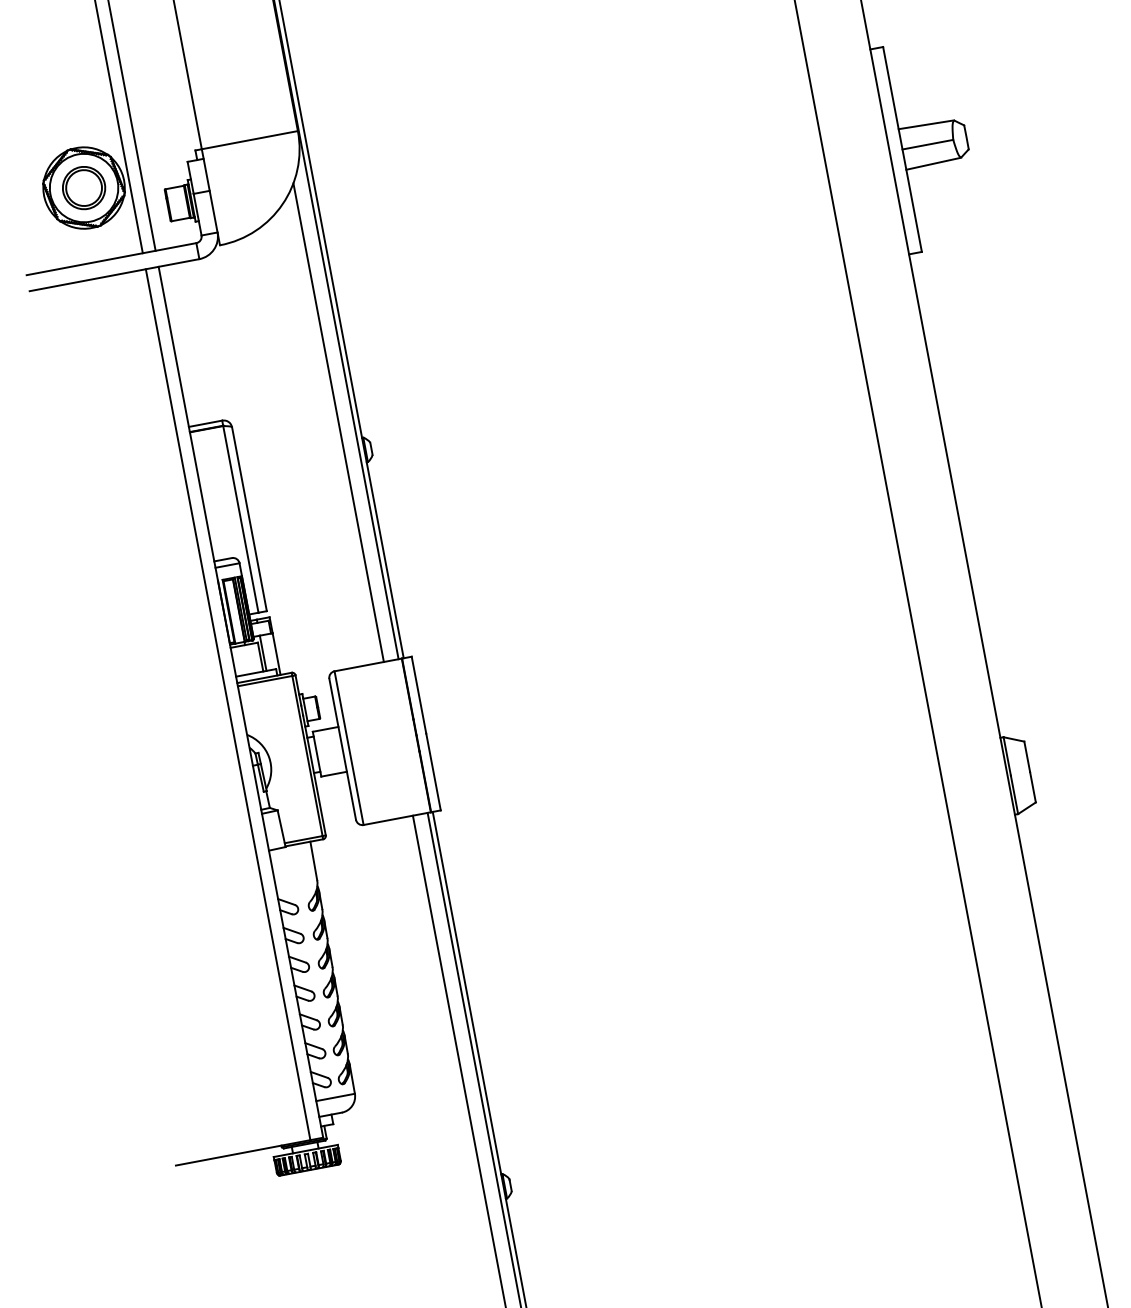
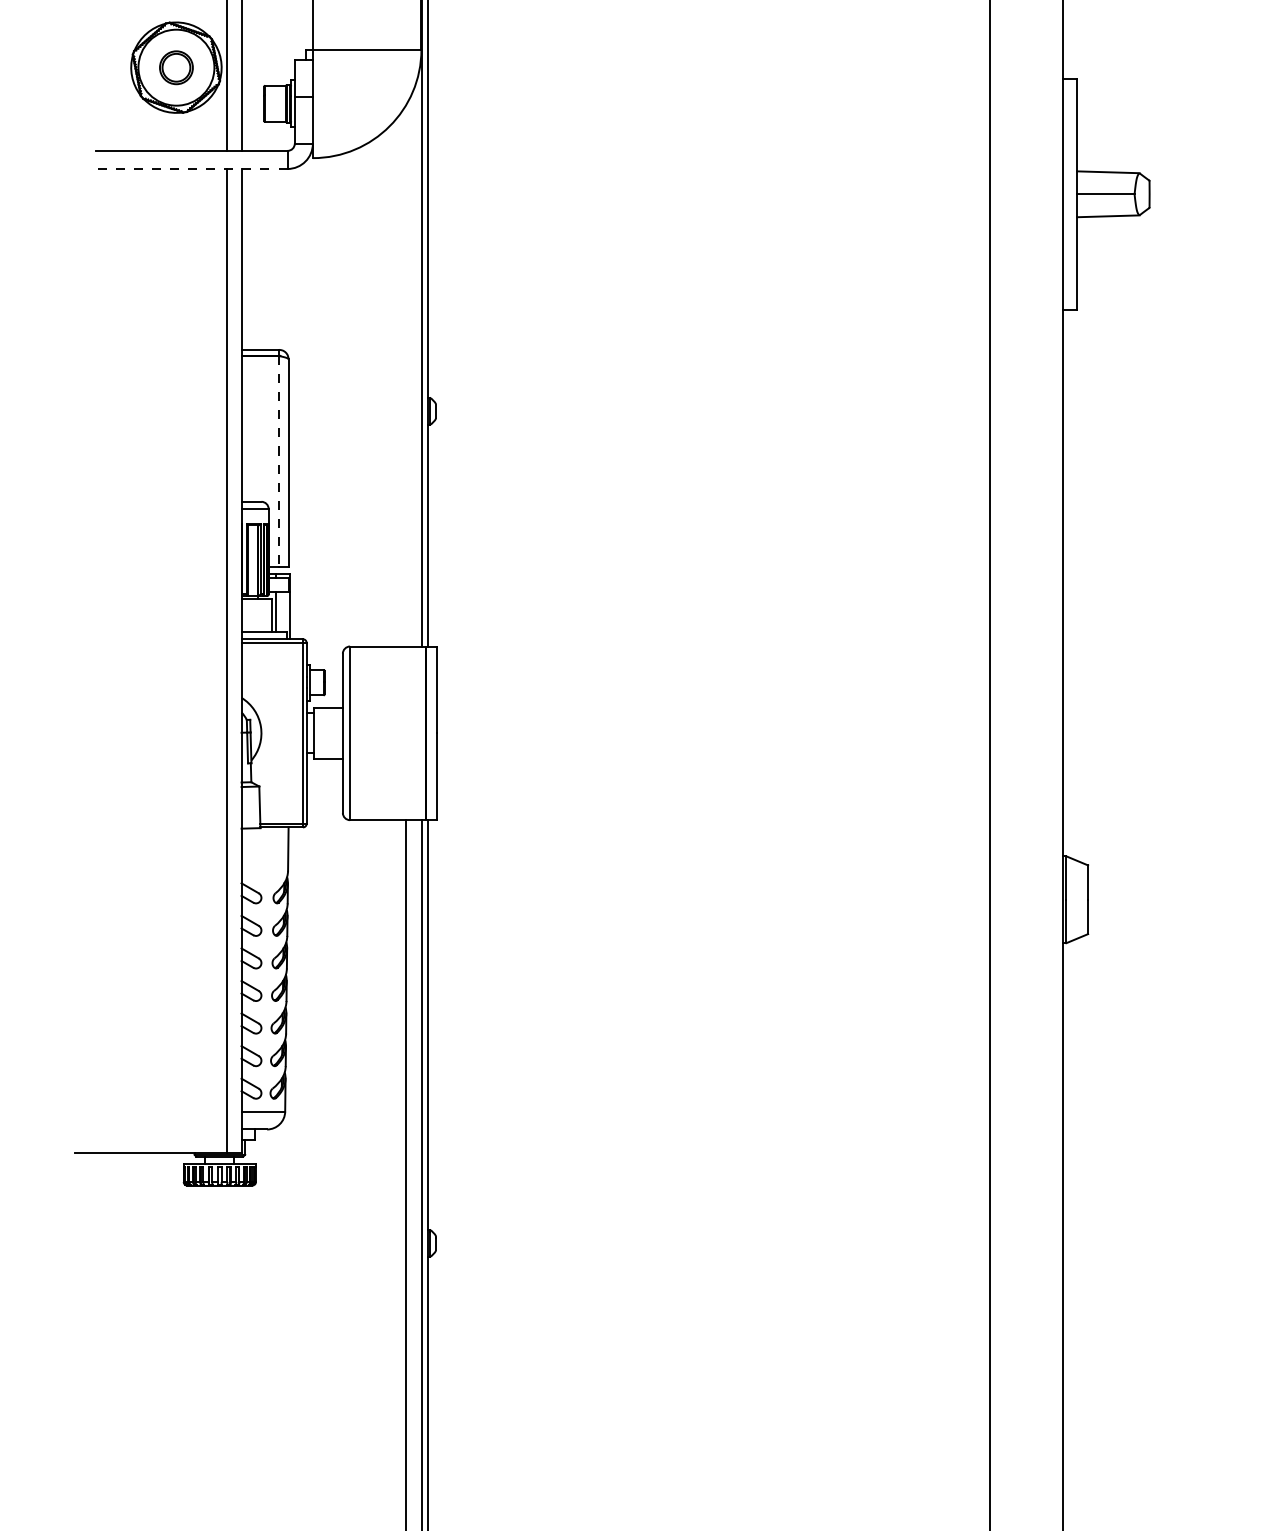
part: (84, 187) -> (176, 67), size x0.7
line: (114, 274) -> (191, 168), solid -> dashed
line: (338, 422) -> (405, 375), removed
line: (241, 519) -> (279, 461), solid -> dashed

